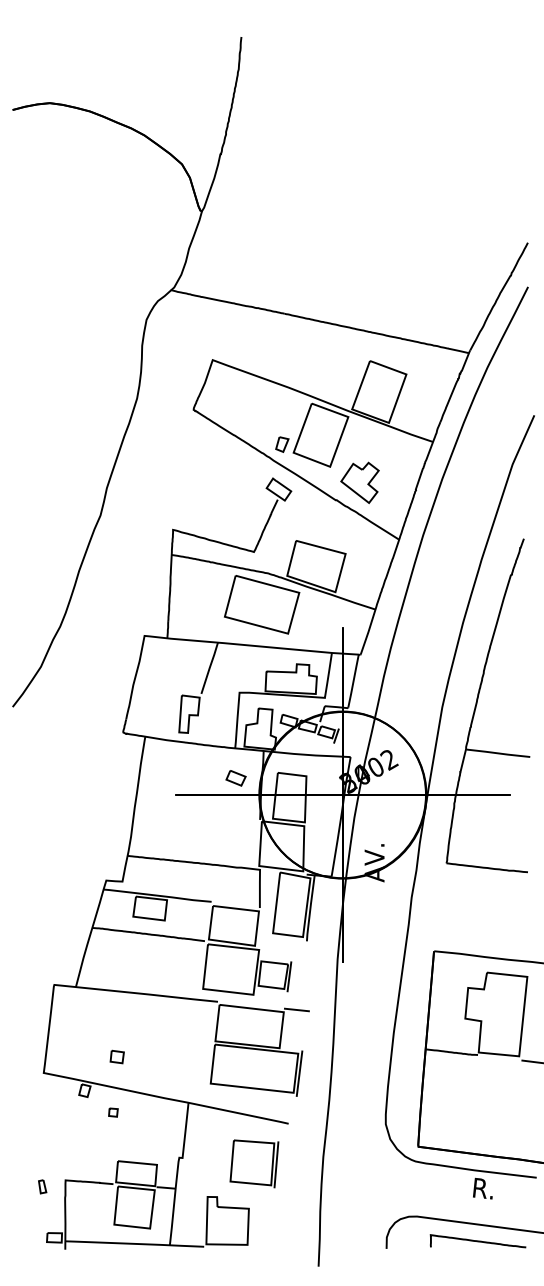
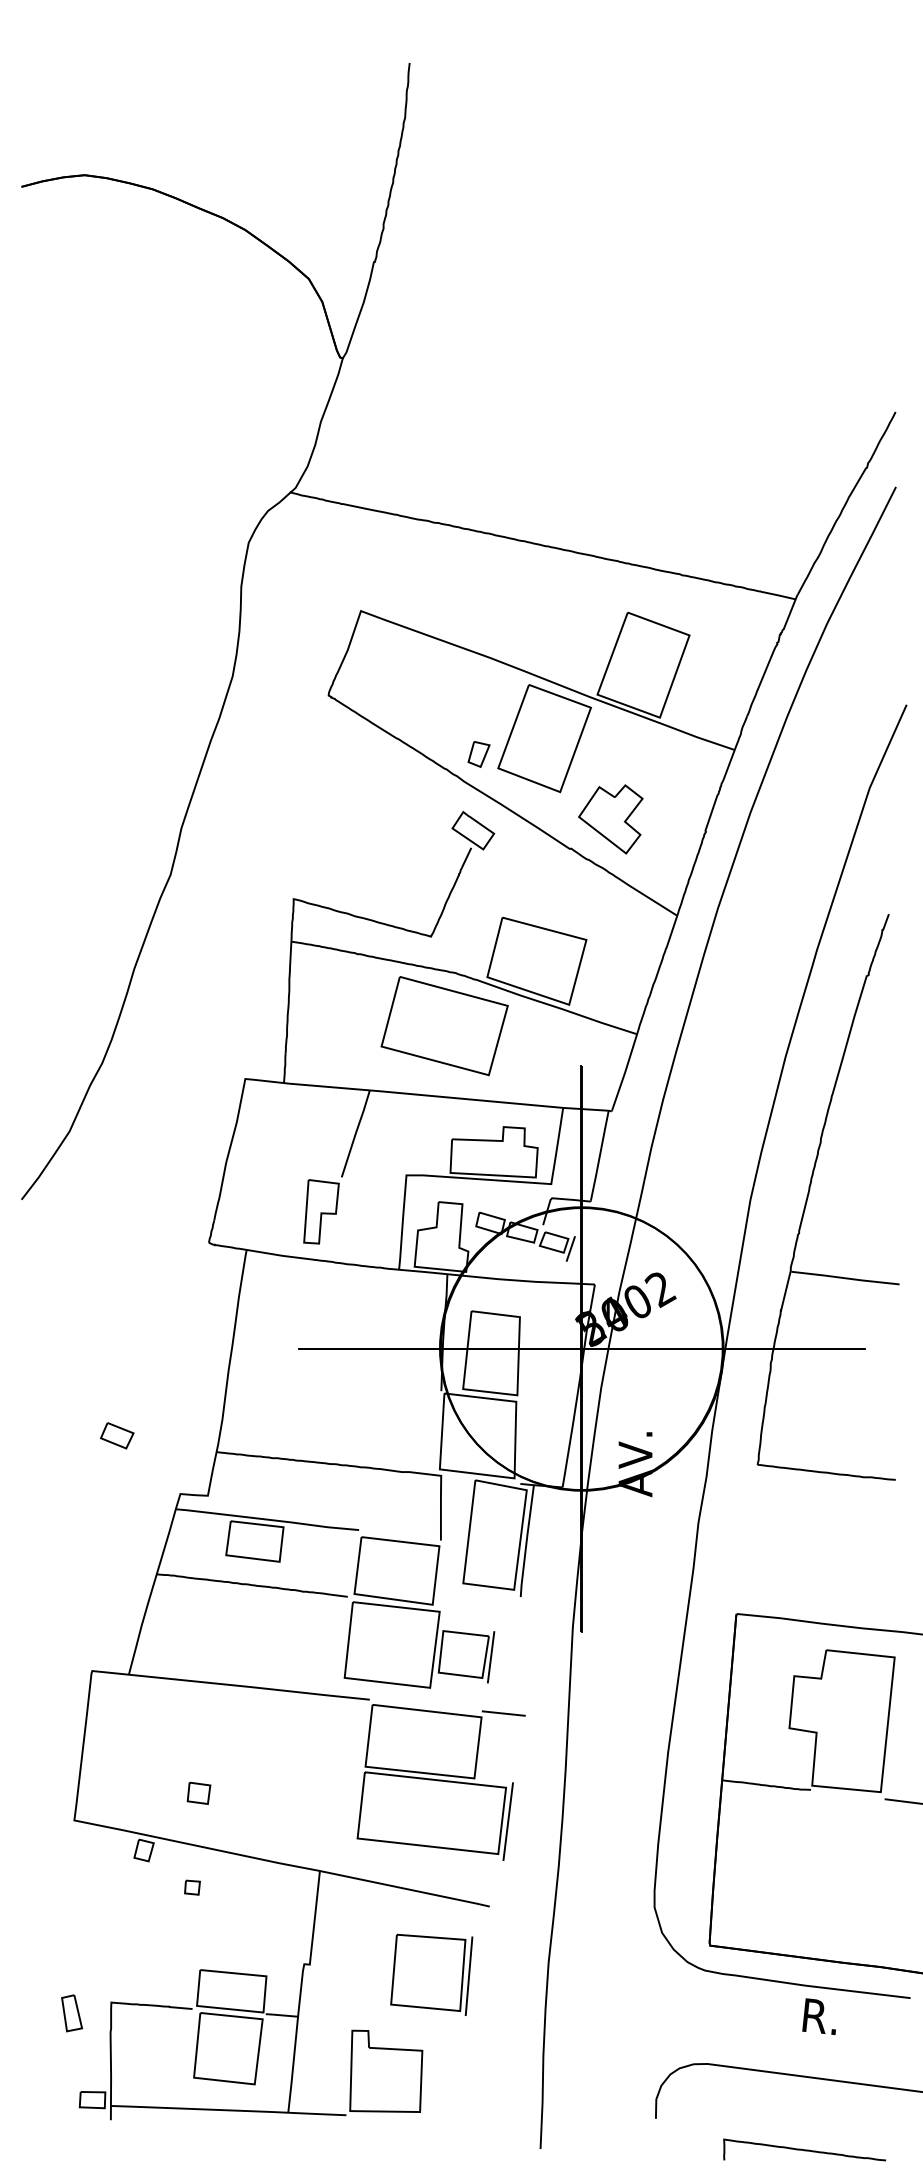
part: (235, 778) -> (116, 1436), moved
part: (42, 1186) -> (72, 2012), size x1.6
curve: (477, 1241) -> (803, 2150), moved

